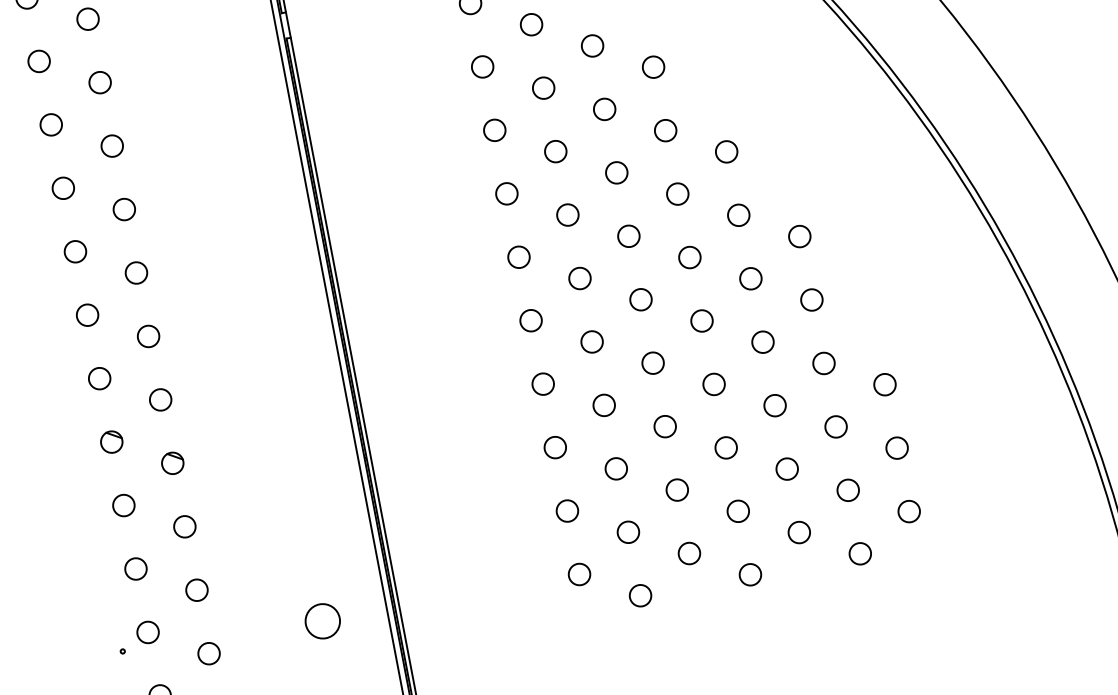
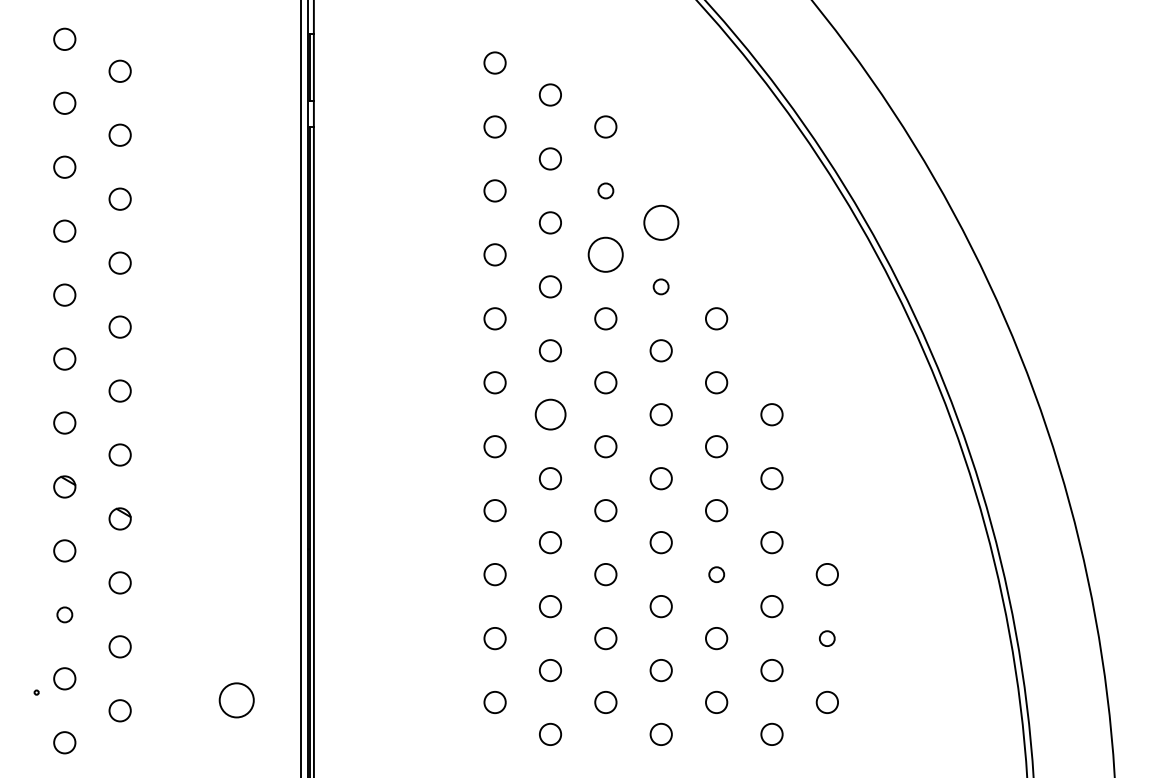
circle: (592, 45) -> (605, 190), size x0.7
circle: (652, 66) -> (660, 222), size x1.6
circle: (604, 109) -> (605, 254), size x1.6
circle: (664, 130) -> (660, 286), size x0.7
circle: (578, 278) -> (549, 414), size x1.4
circle: (774, 405) -> (716, 574), size x0.7
circle: (896, 448) -> (826, 638), size x0.7
circle: (135, 568) -> (64, 614), size x0.7

